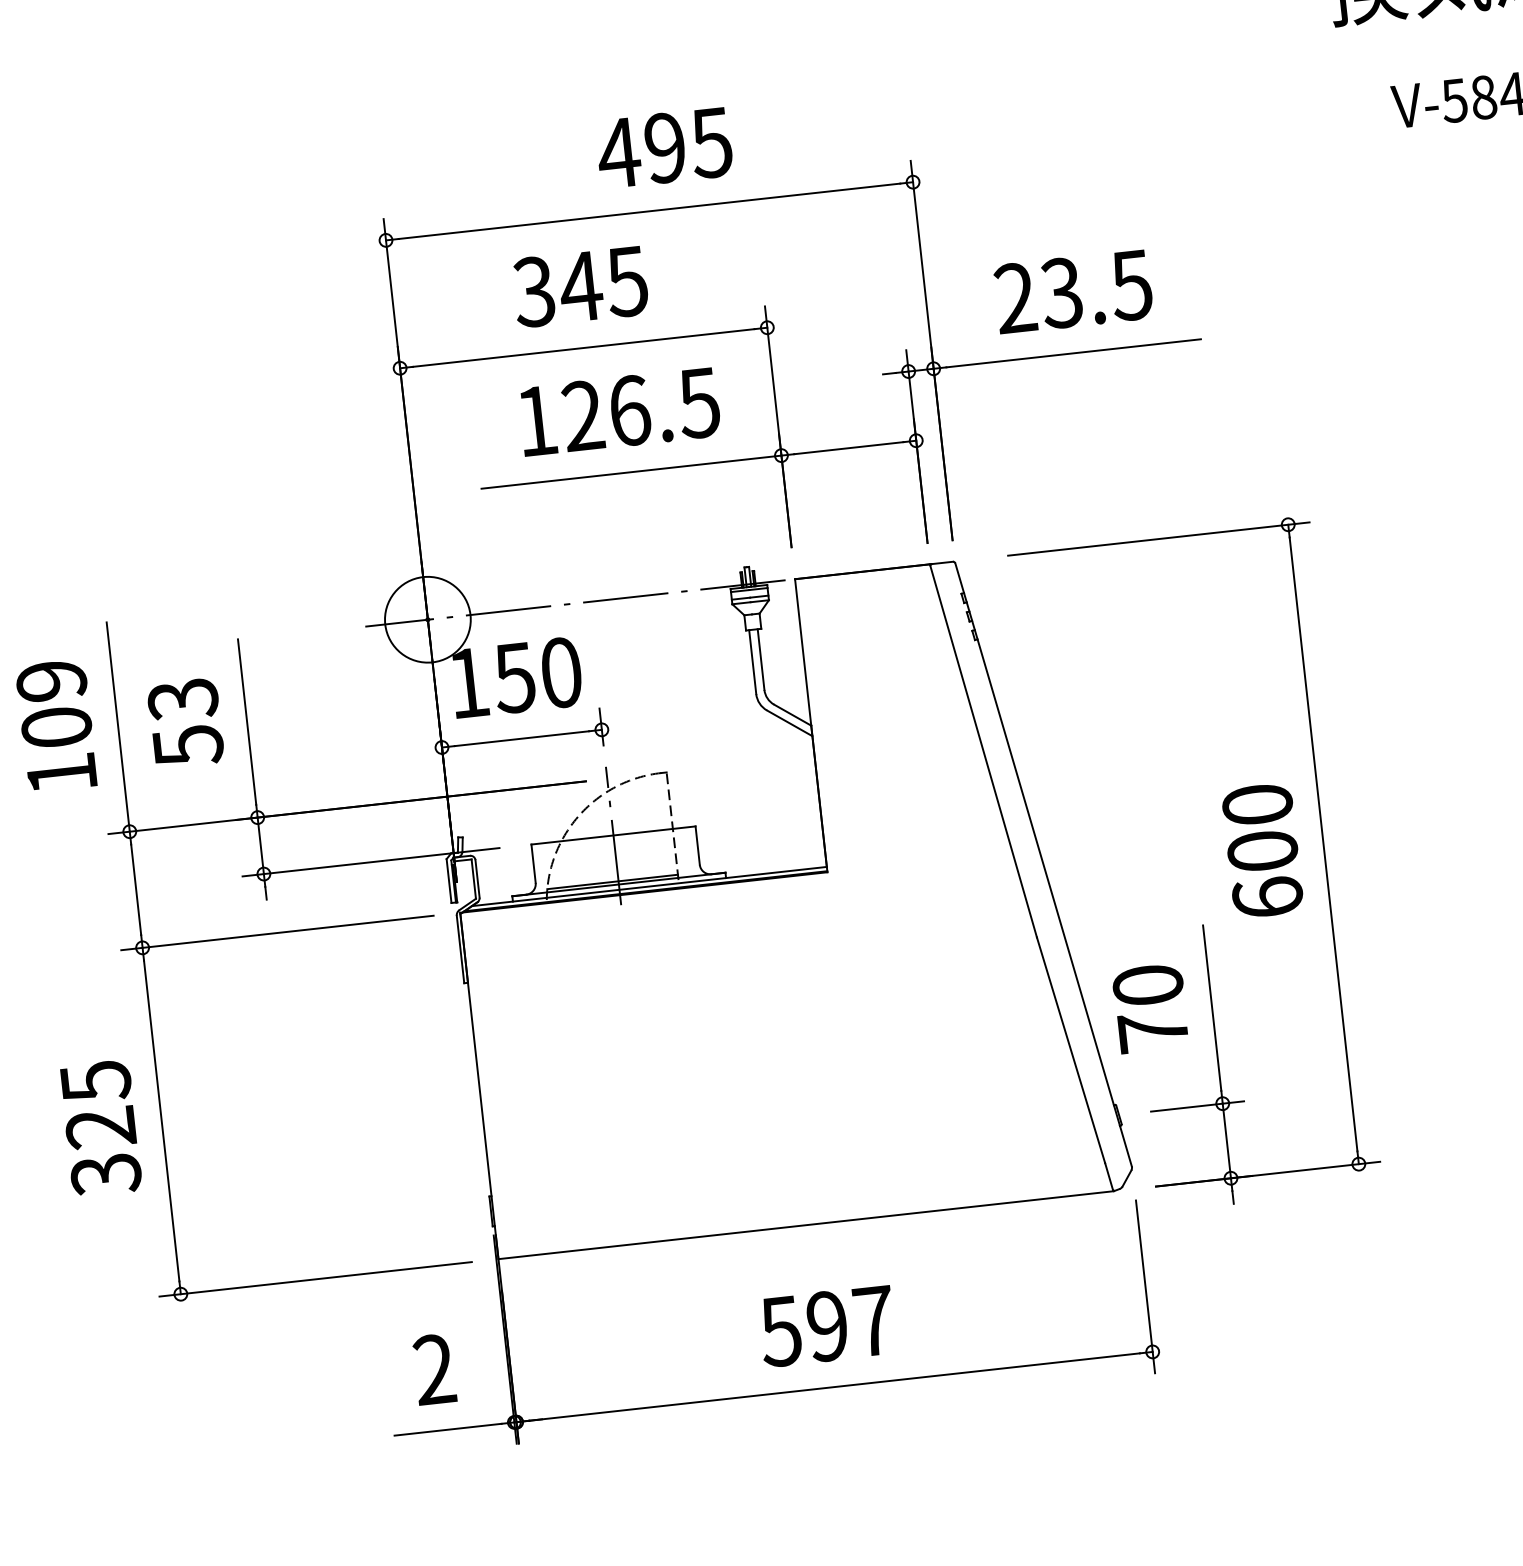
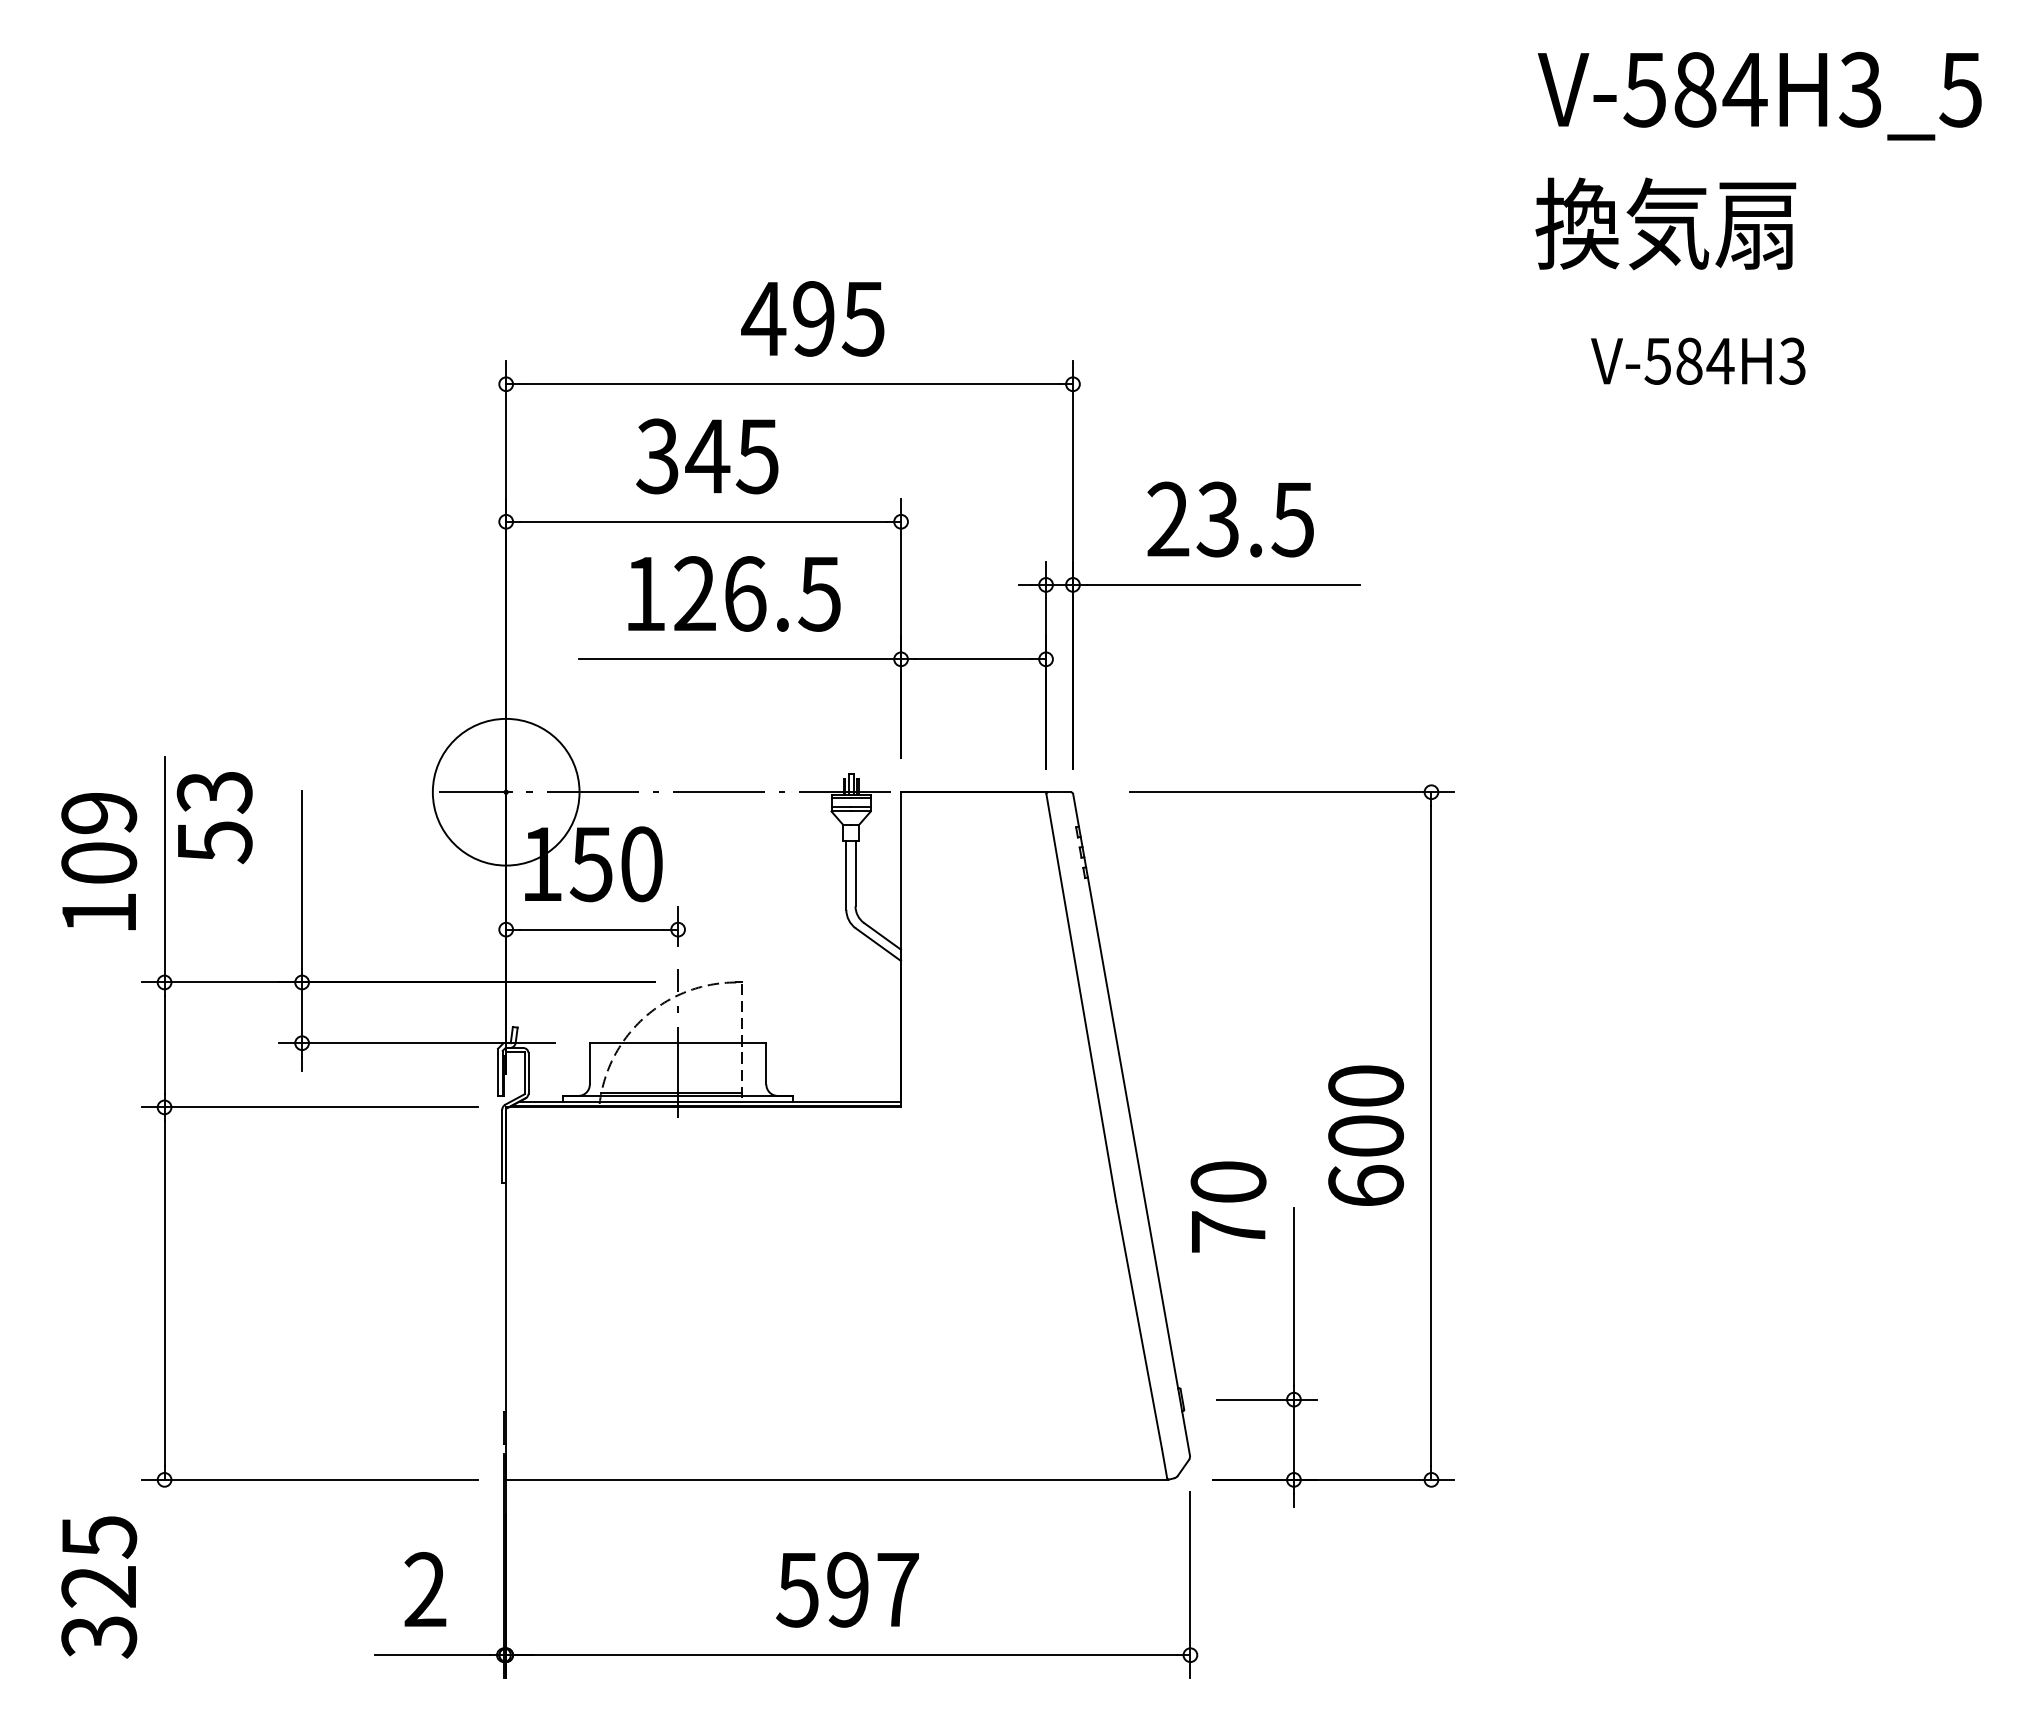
circle: (428, 619) -> (506, 792), size x1.6
text: (185, 723) -> (214, 818), moved
text: (1150, 1007) -> (1228, 1206), moved
text: (101, 1128) -> (99, 1587), moved

